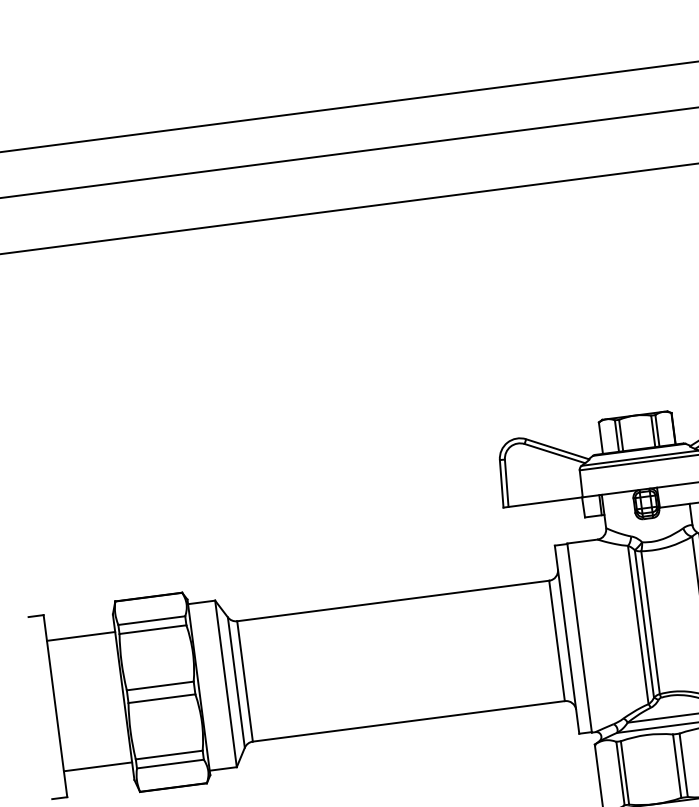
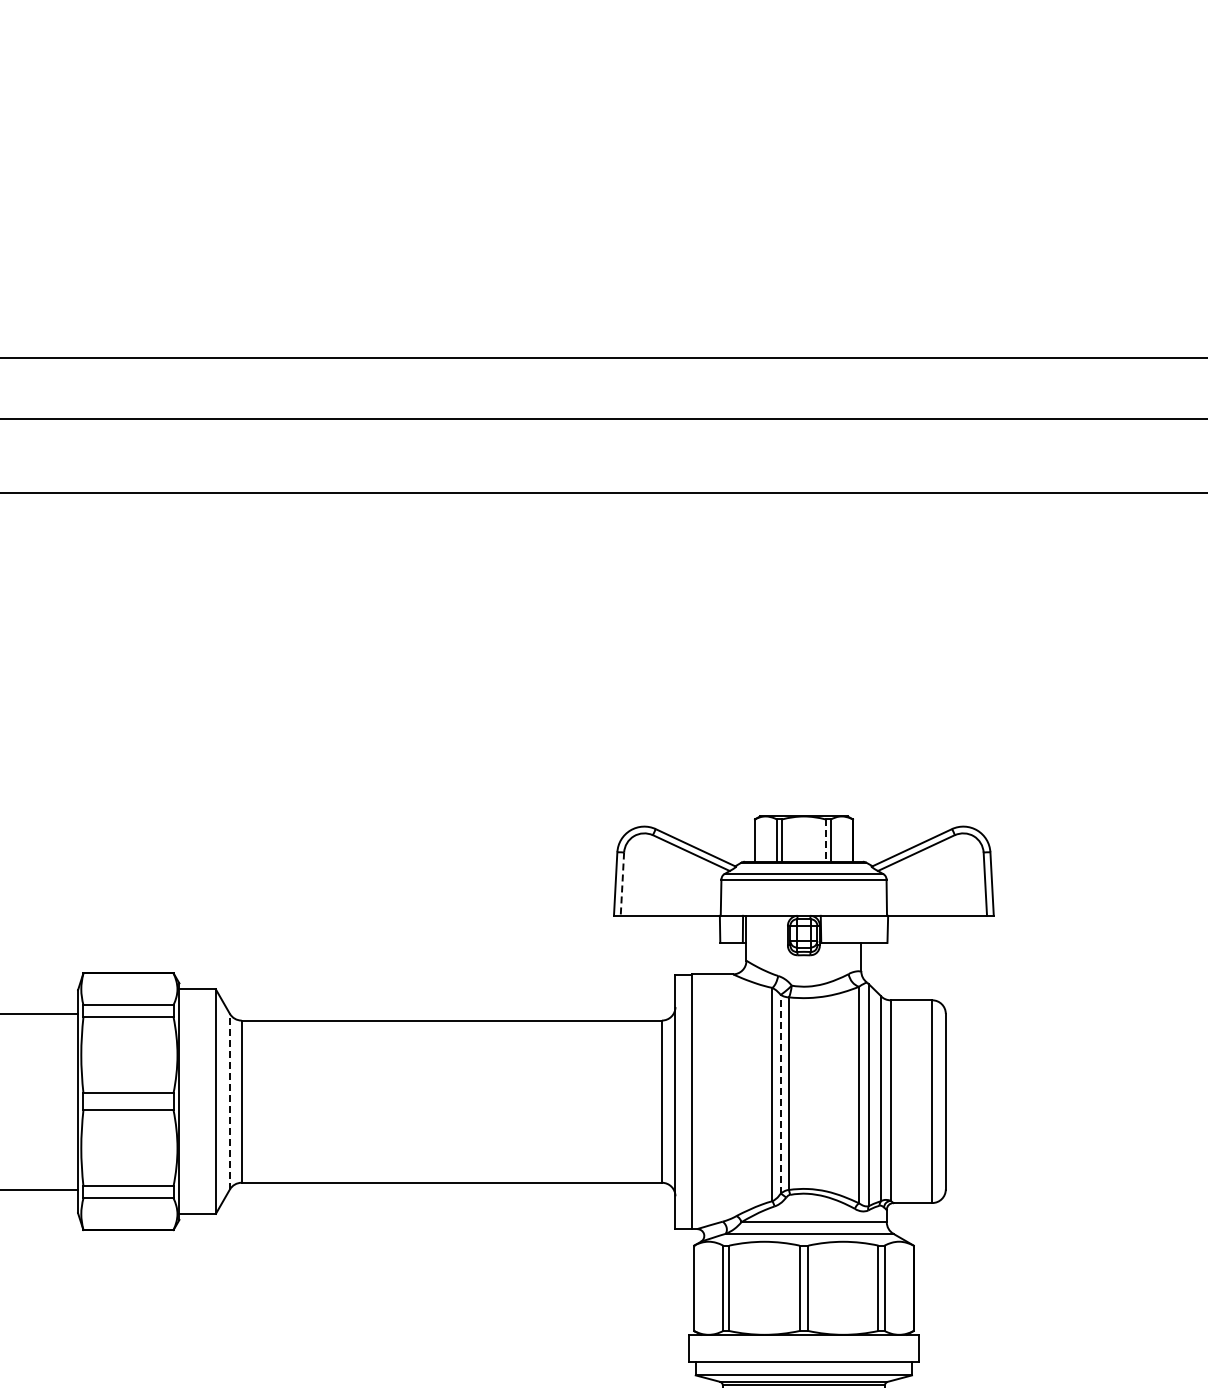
line: (653, 432) -> (825, 841), solid -> dashed
line: (506, 483) -> (622, 884), solid -> dashed
line: (644, 623) -> (780, 1093), solid -> dashed
line: (236, 682) -> (229, 1101), solid -> dashed

